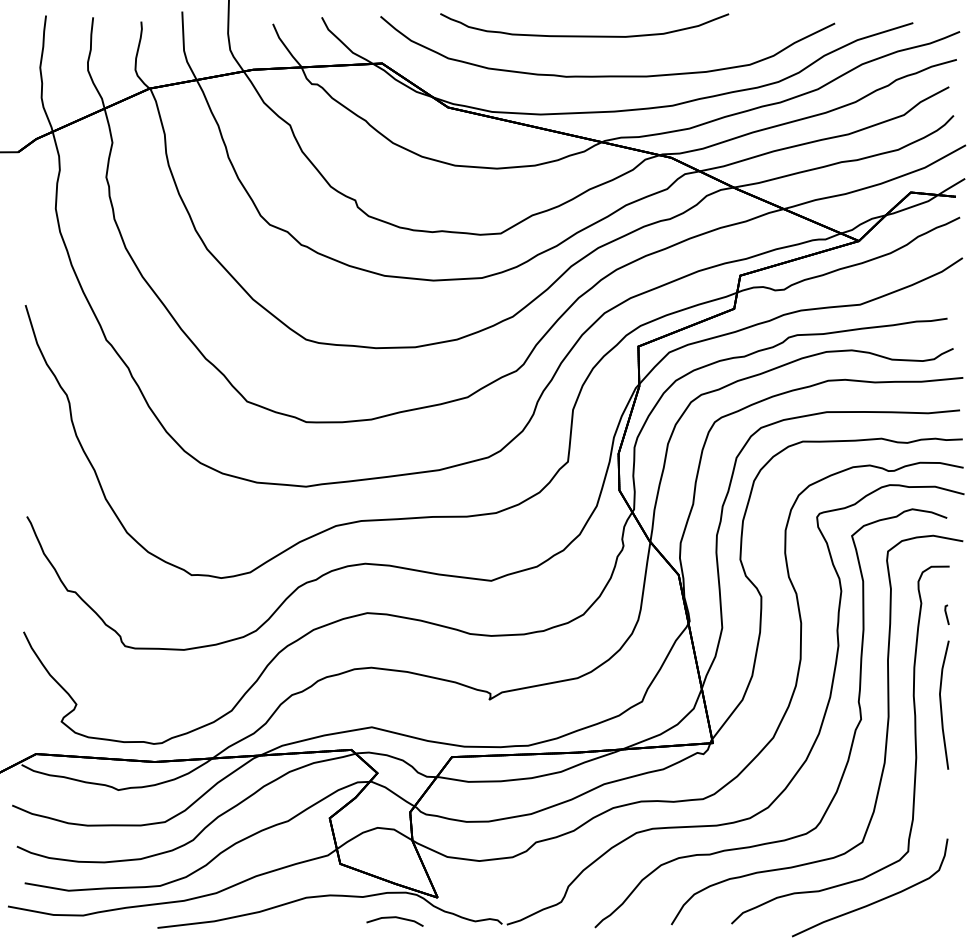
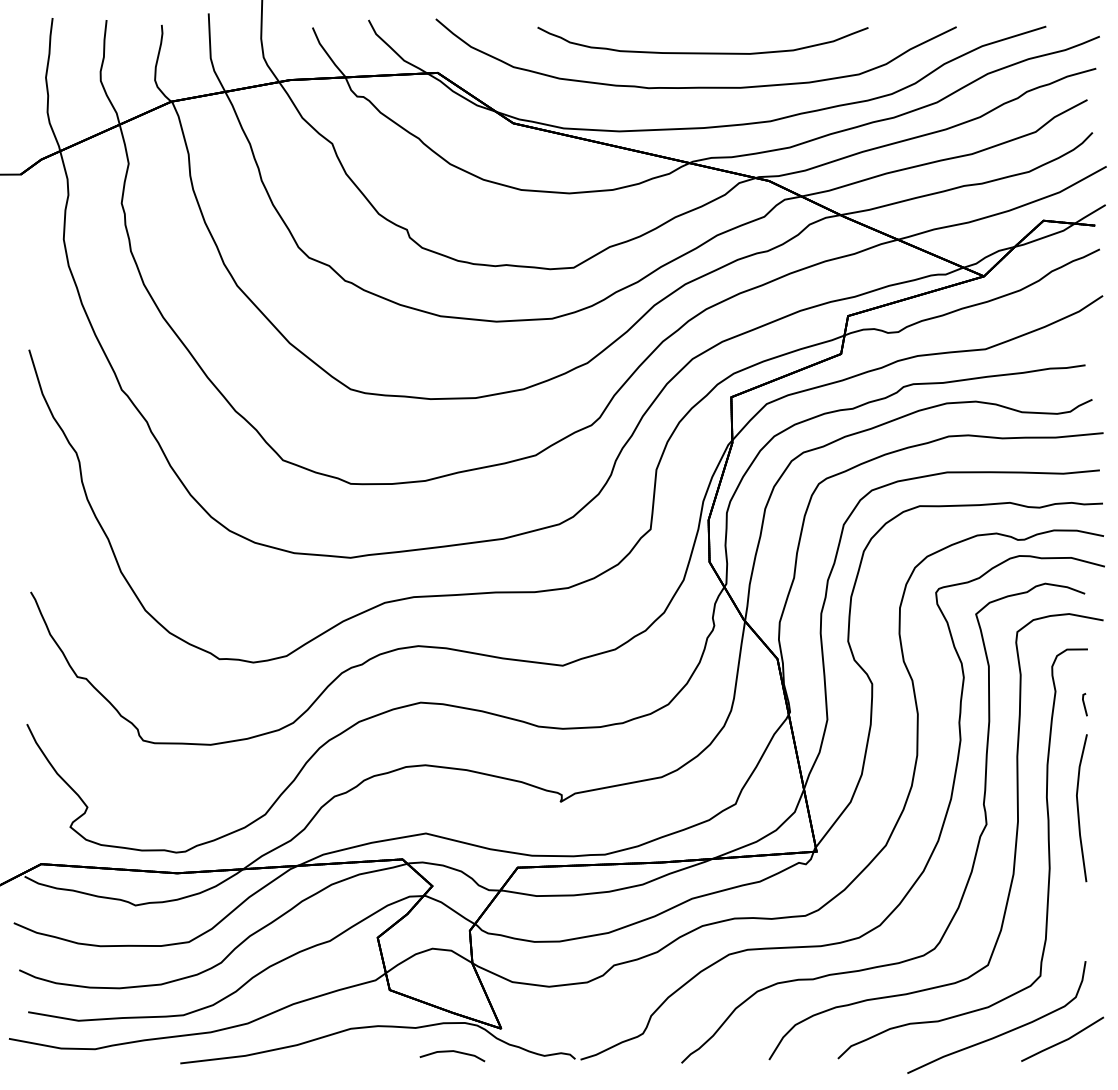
curve: (584, 35) -> (702, 52), moved
line: (928, 907) -> (1063, 1039), added

